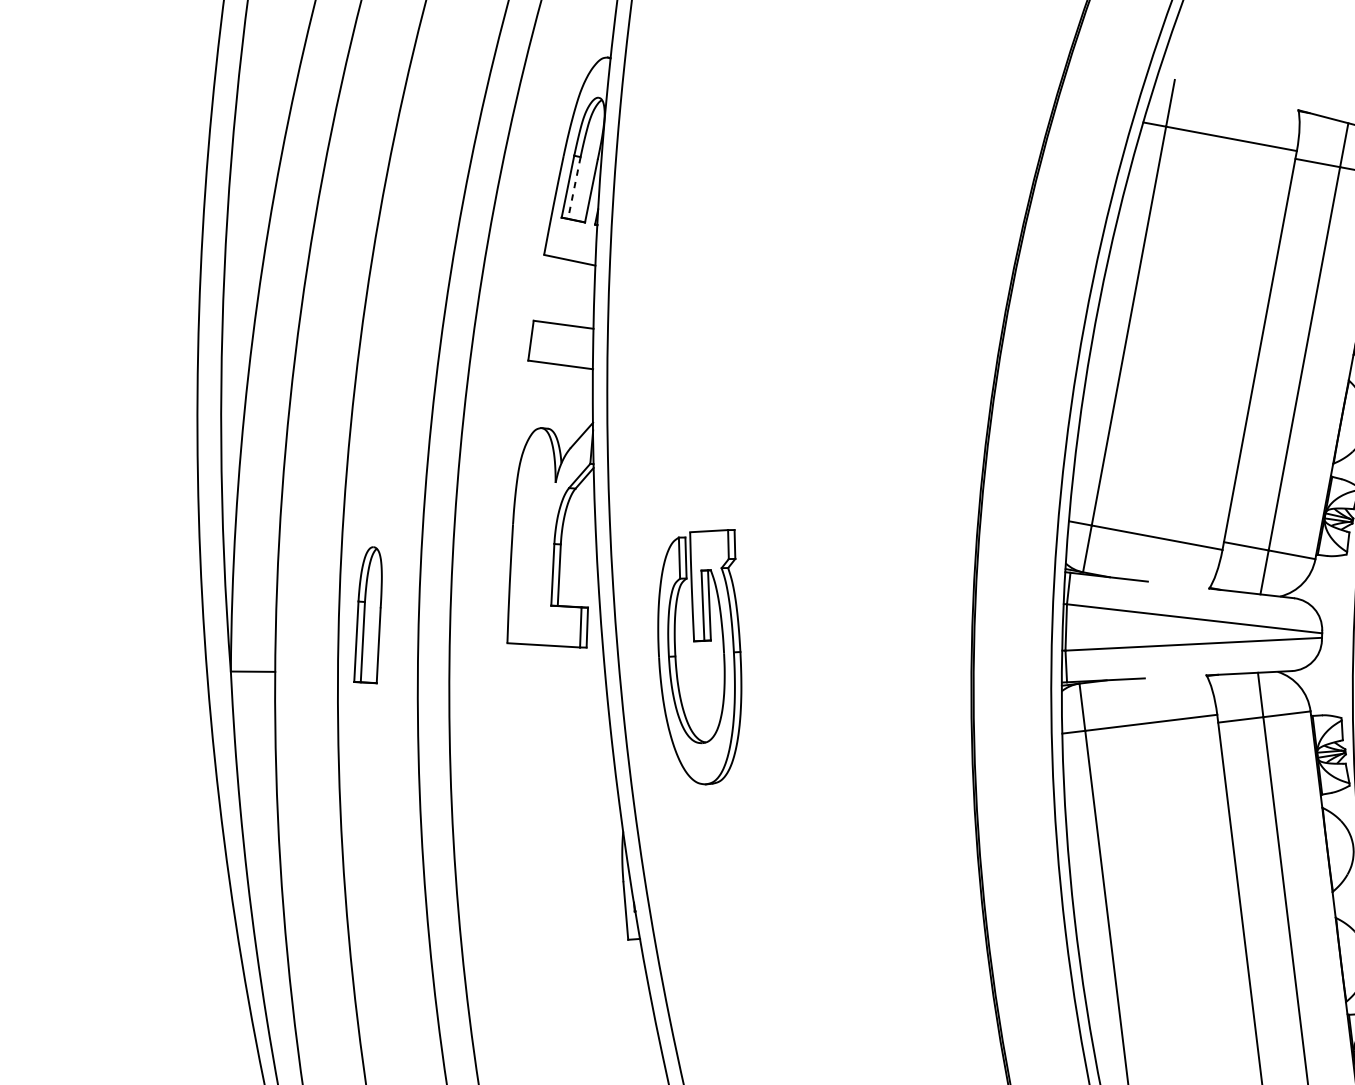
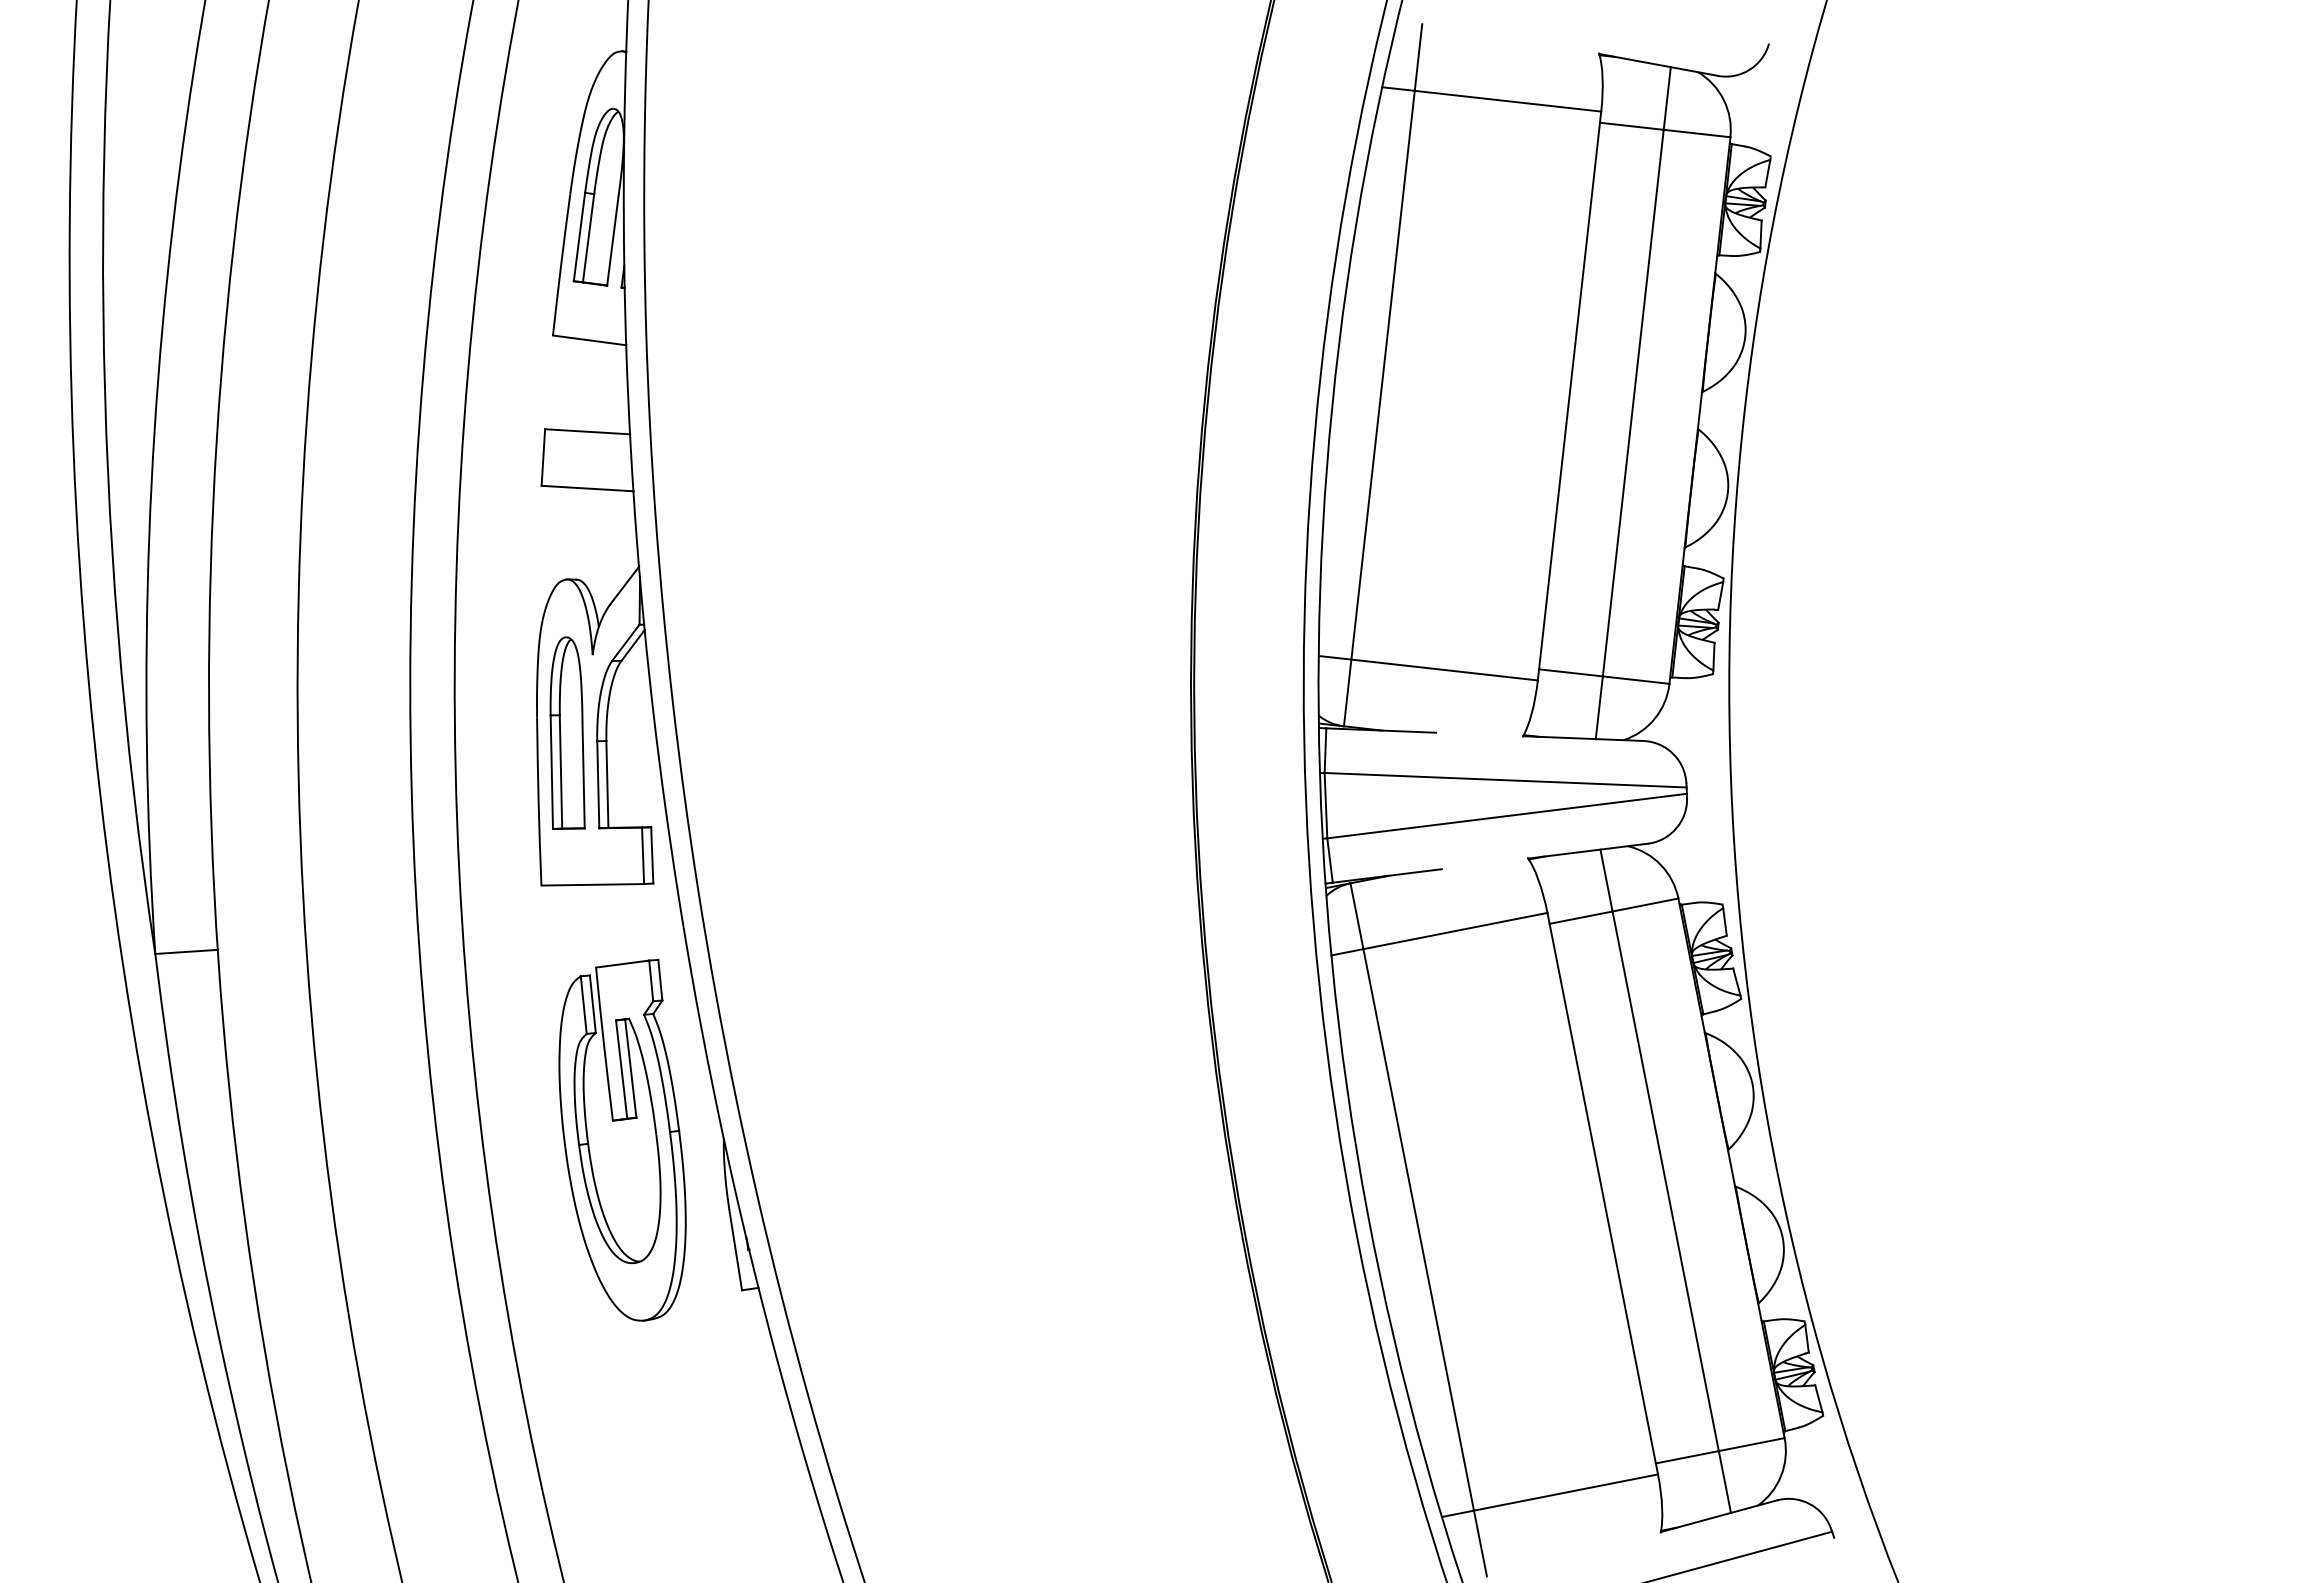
line: (574, 188) -> (588, 238), dashed -> solid
part: (369, 614) -> (567, 732), moved
part: (697, 642) -> (617, 1121), moved

